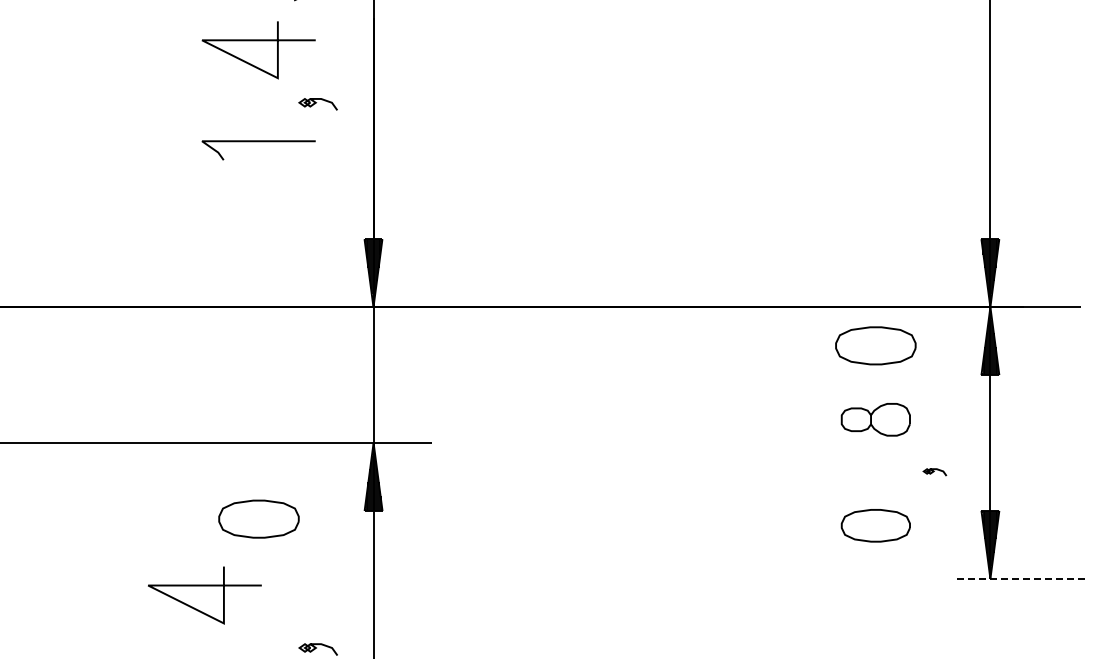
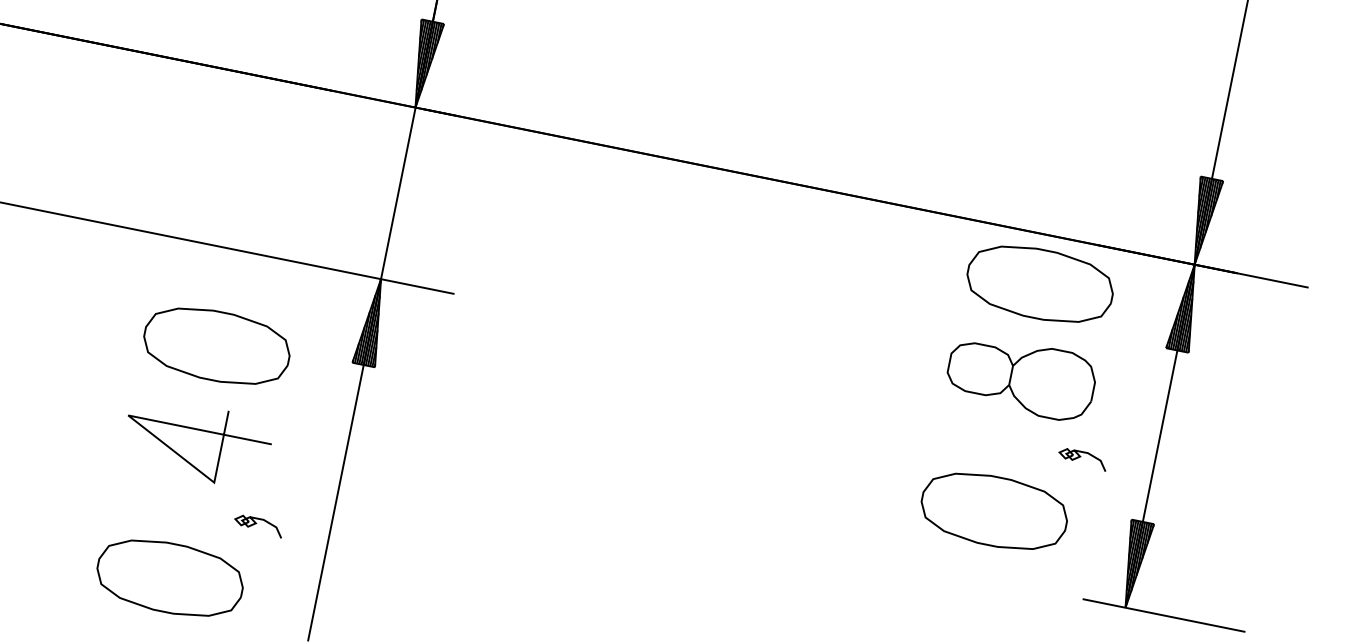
part: (875, 345) -> (1039, 283), size x1.43
part: (875, 419) -> (1020, 377), size x1.67
part: (934, 472) -> (1082, 459), size x1.67
part: (258, 518) -> (216, 345), size x1.43
part: (875, 525) -> (993, 511), size x1.67
line: (1020, 578) -> (1163, 615), dashed -> solid
line: (204, 586) -> (199, 431), moved

